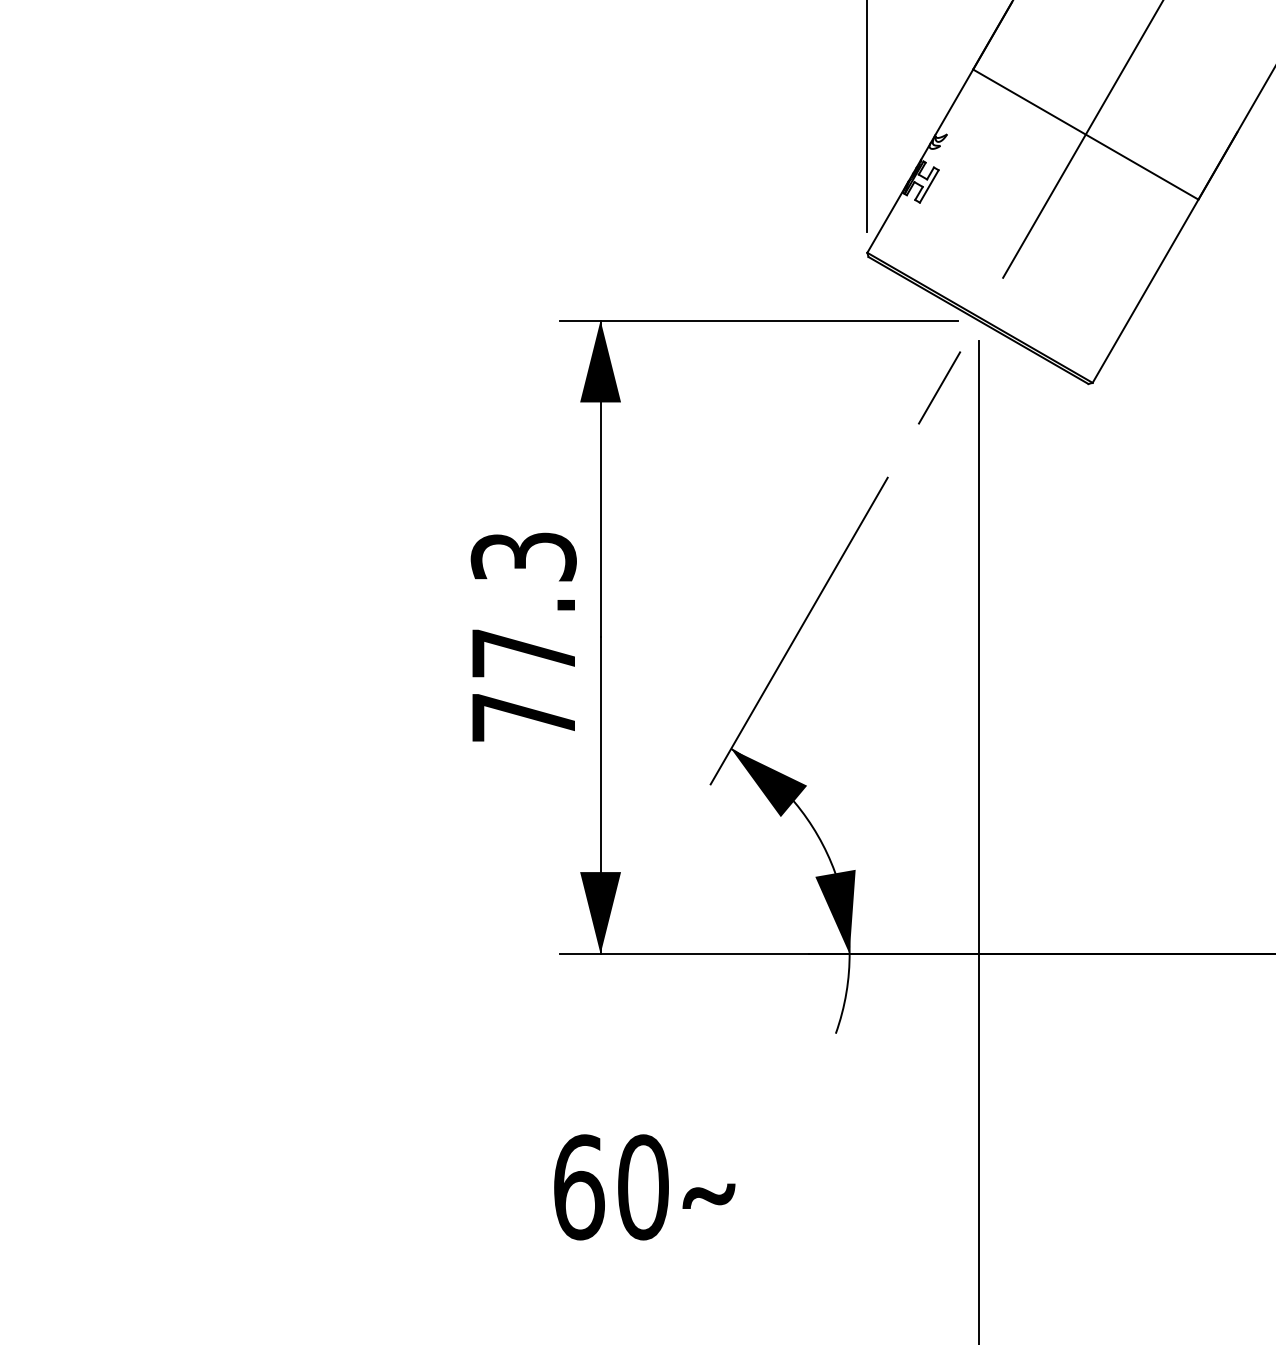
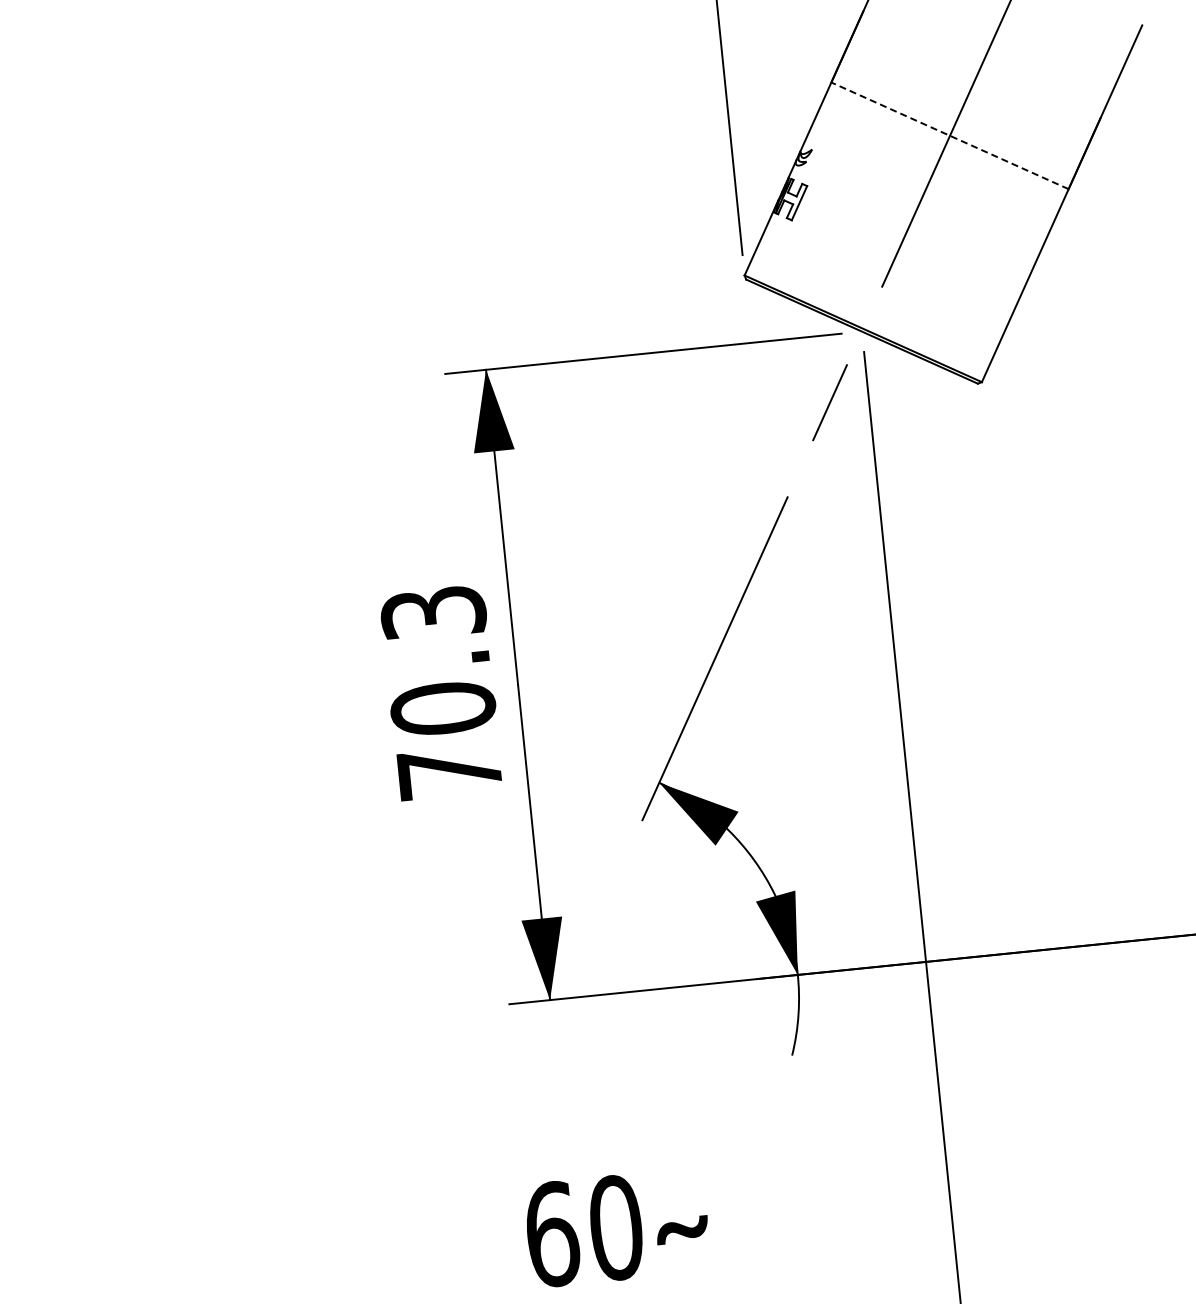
line: (1085, 134) -> (949, 135), solid -> dashed
text: (523, 652) -> (442, 707), 77.3 -> 70.3

